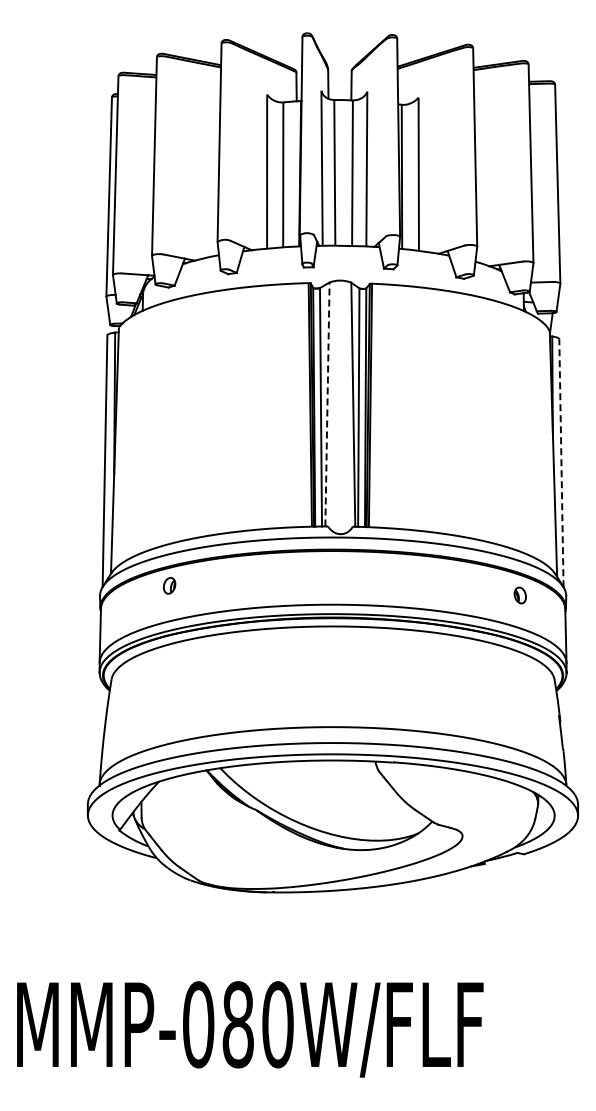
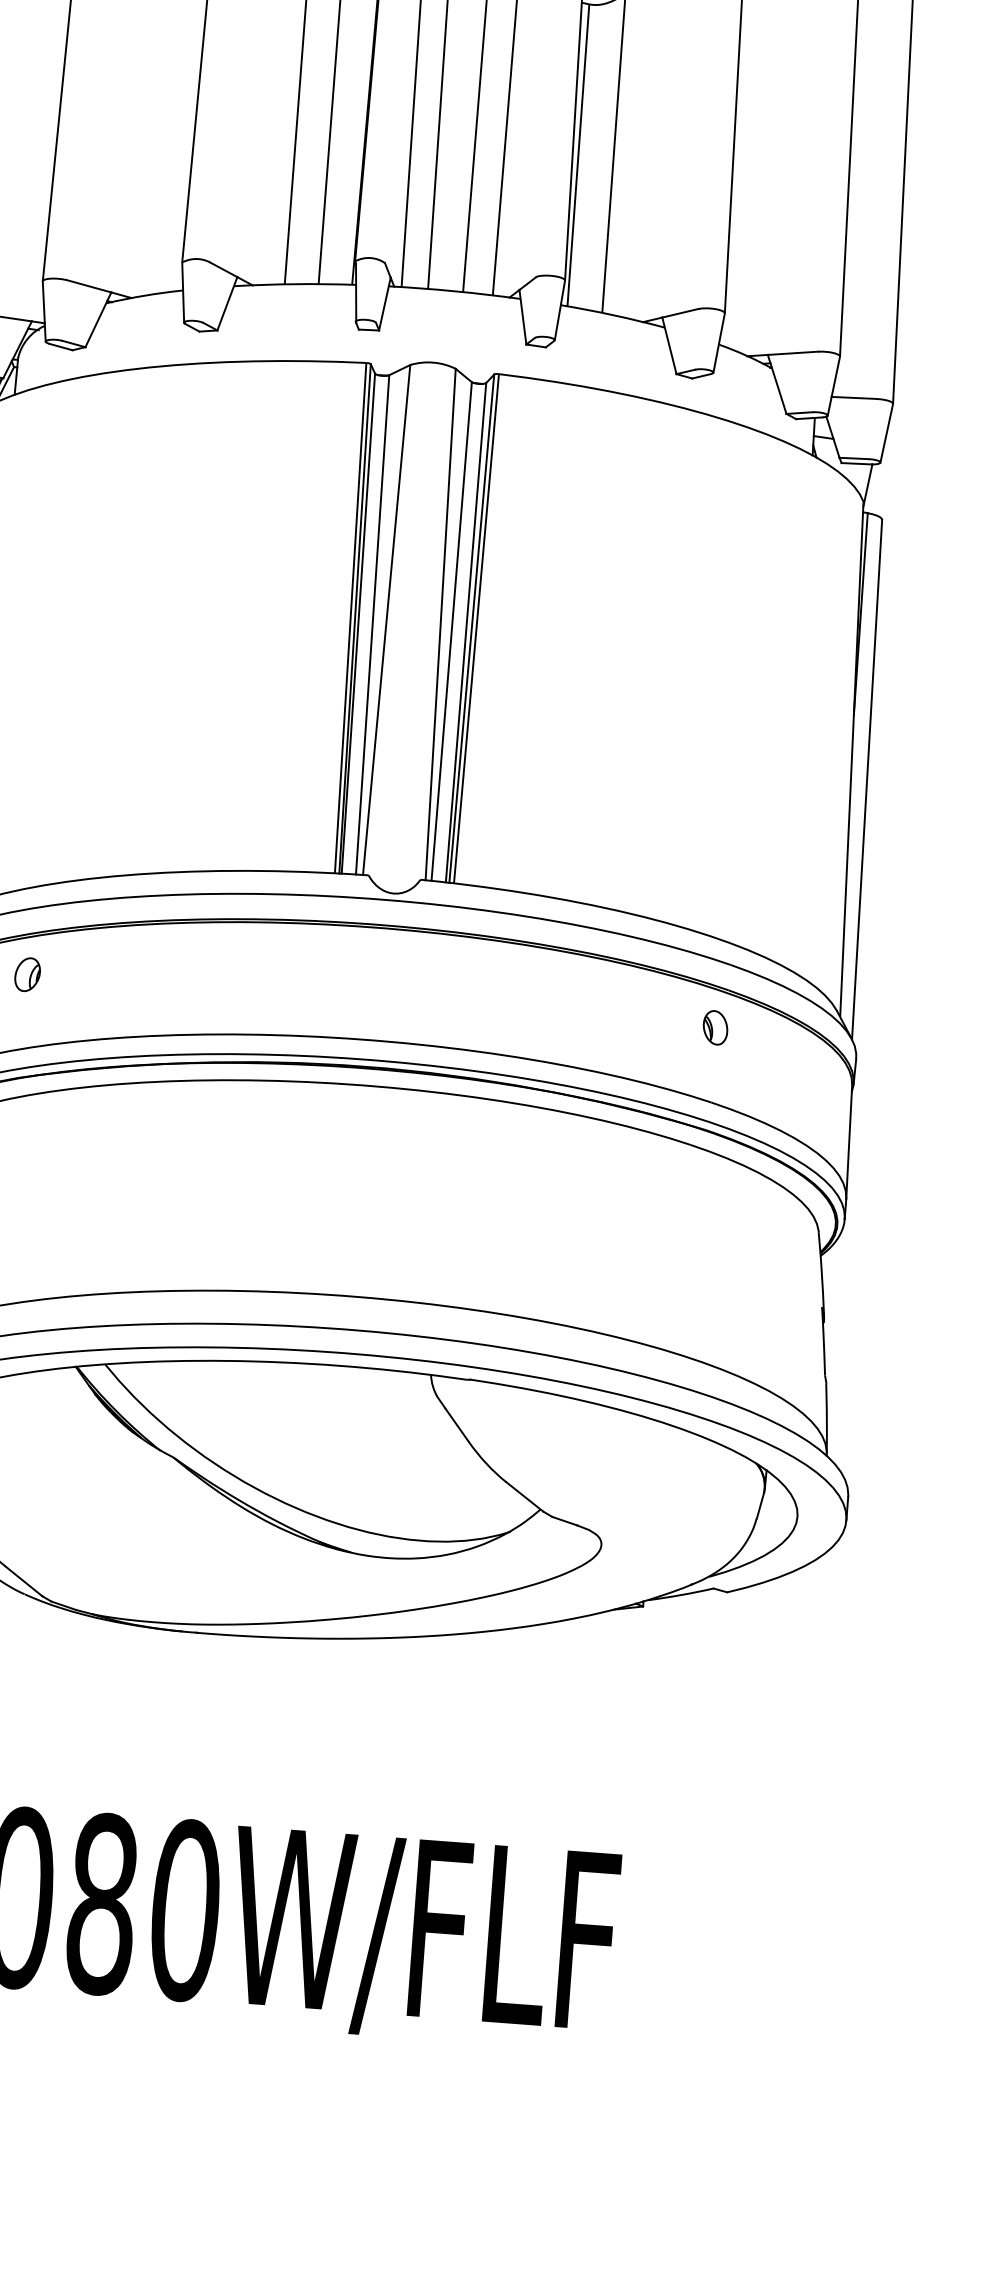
line: (327, 404) -> (386, 620), dashed -> solid
line: (561, 462) -> (867, 778), dashed -> solid
part: (519, 595) -> (713, 1027), moved

